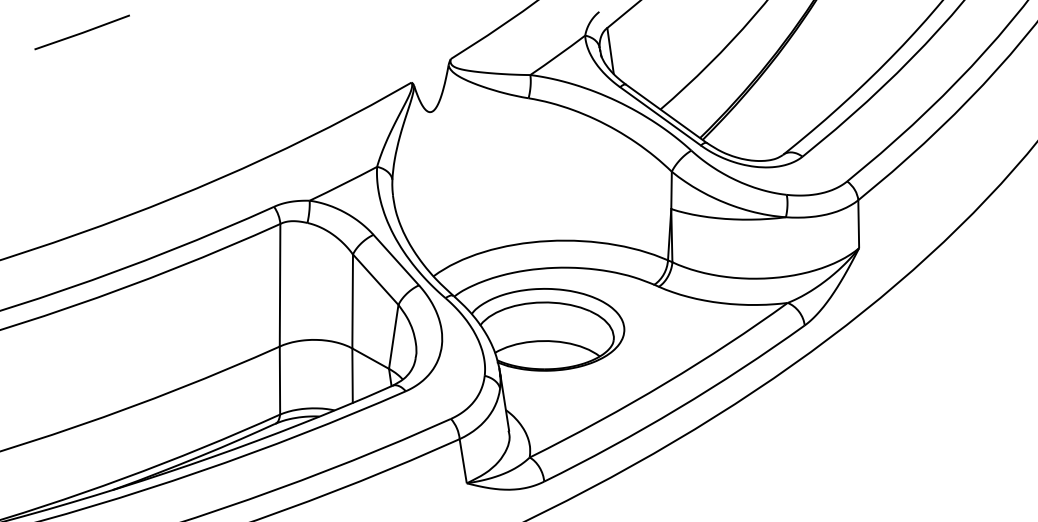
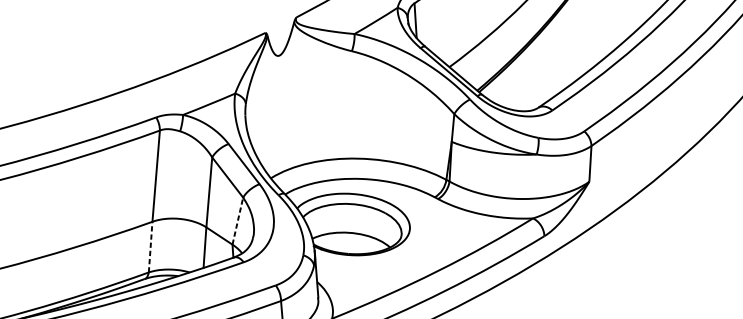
line: (393, 336) -> (237, 220), solid -> dashed
line: (279, 380) -> (150, 247), solid -> dashed

